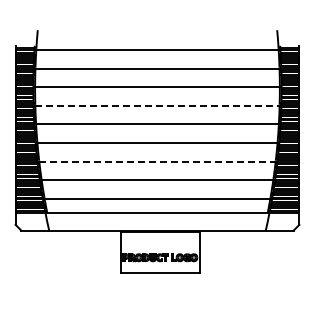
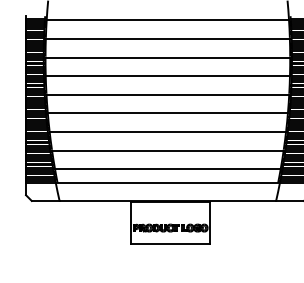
line: (158, 105) -> (168, 75), dashed -> solid
line: (157, 161) -> (167, 131), dashed -> solid

